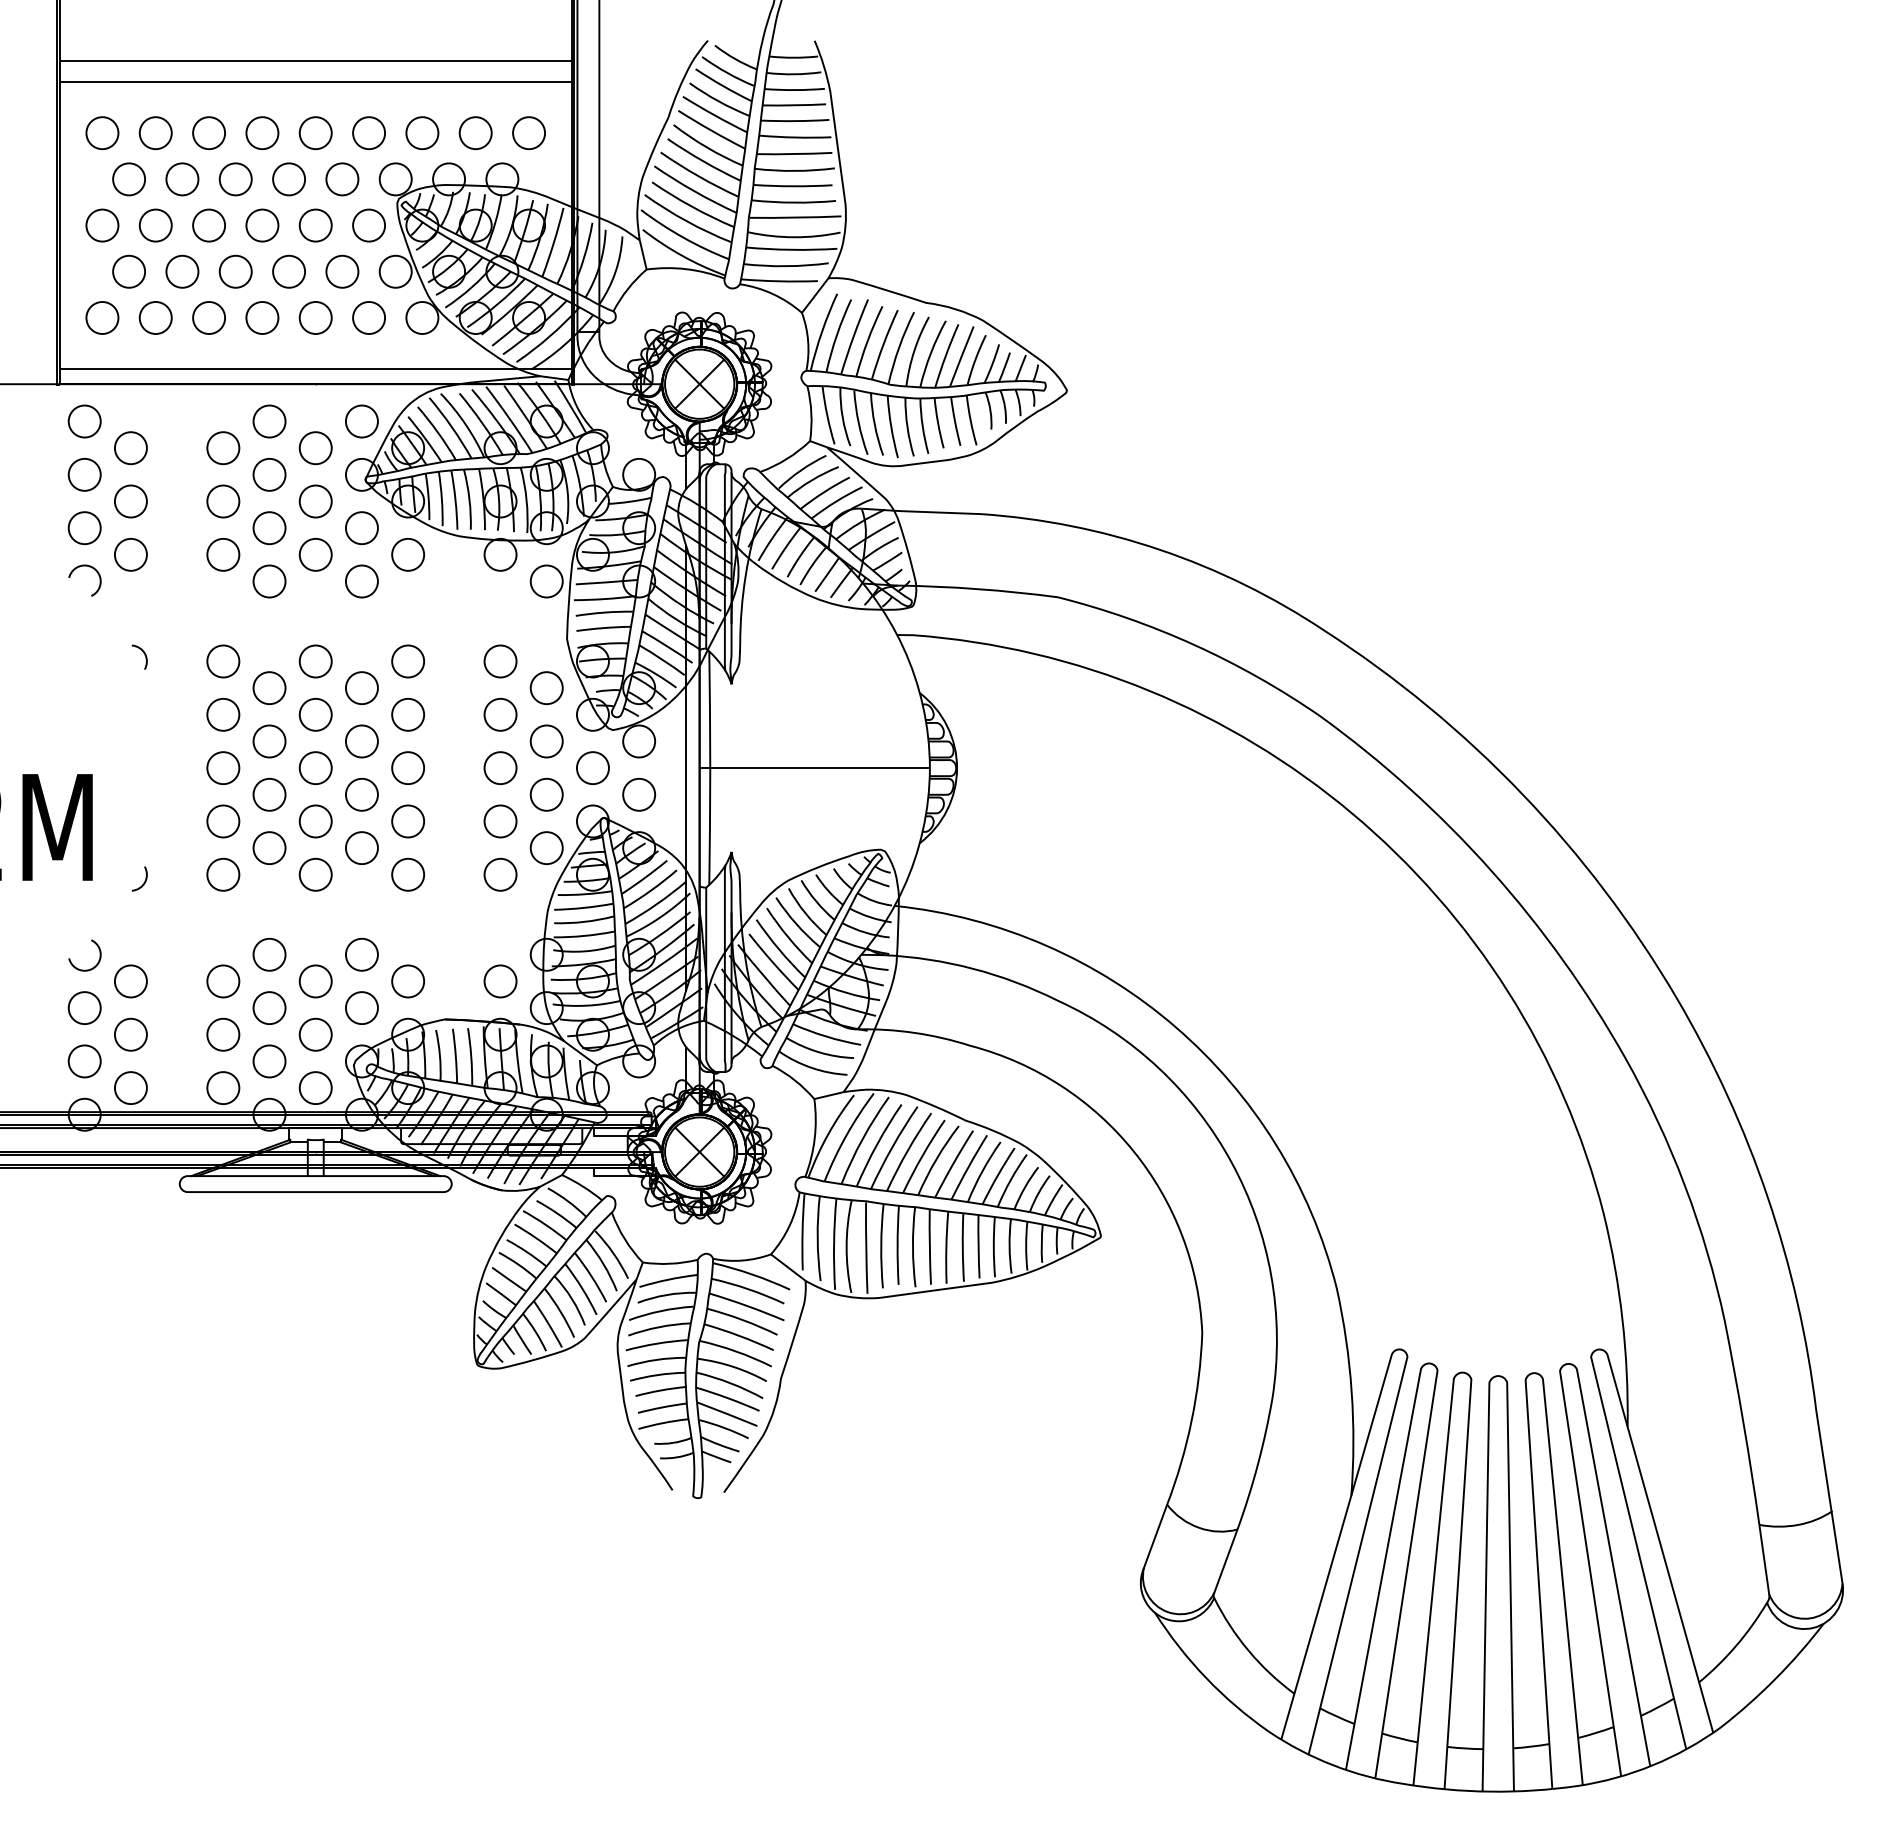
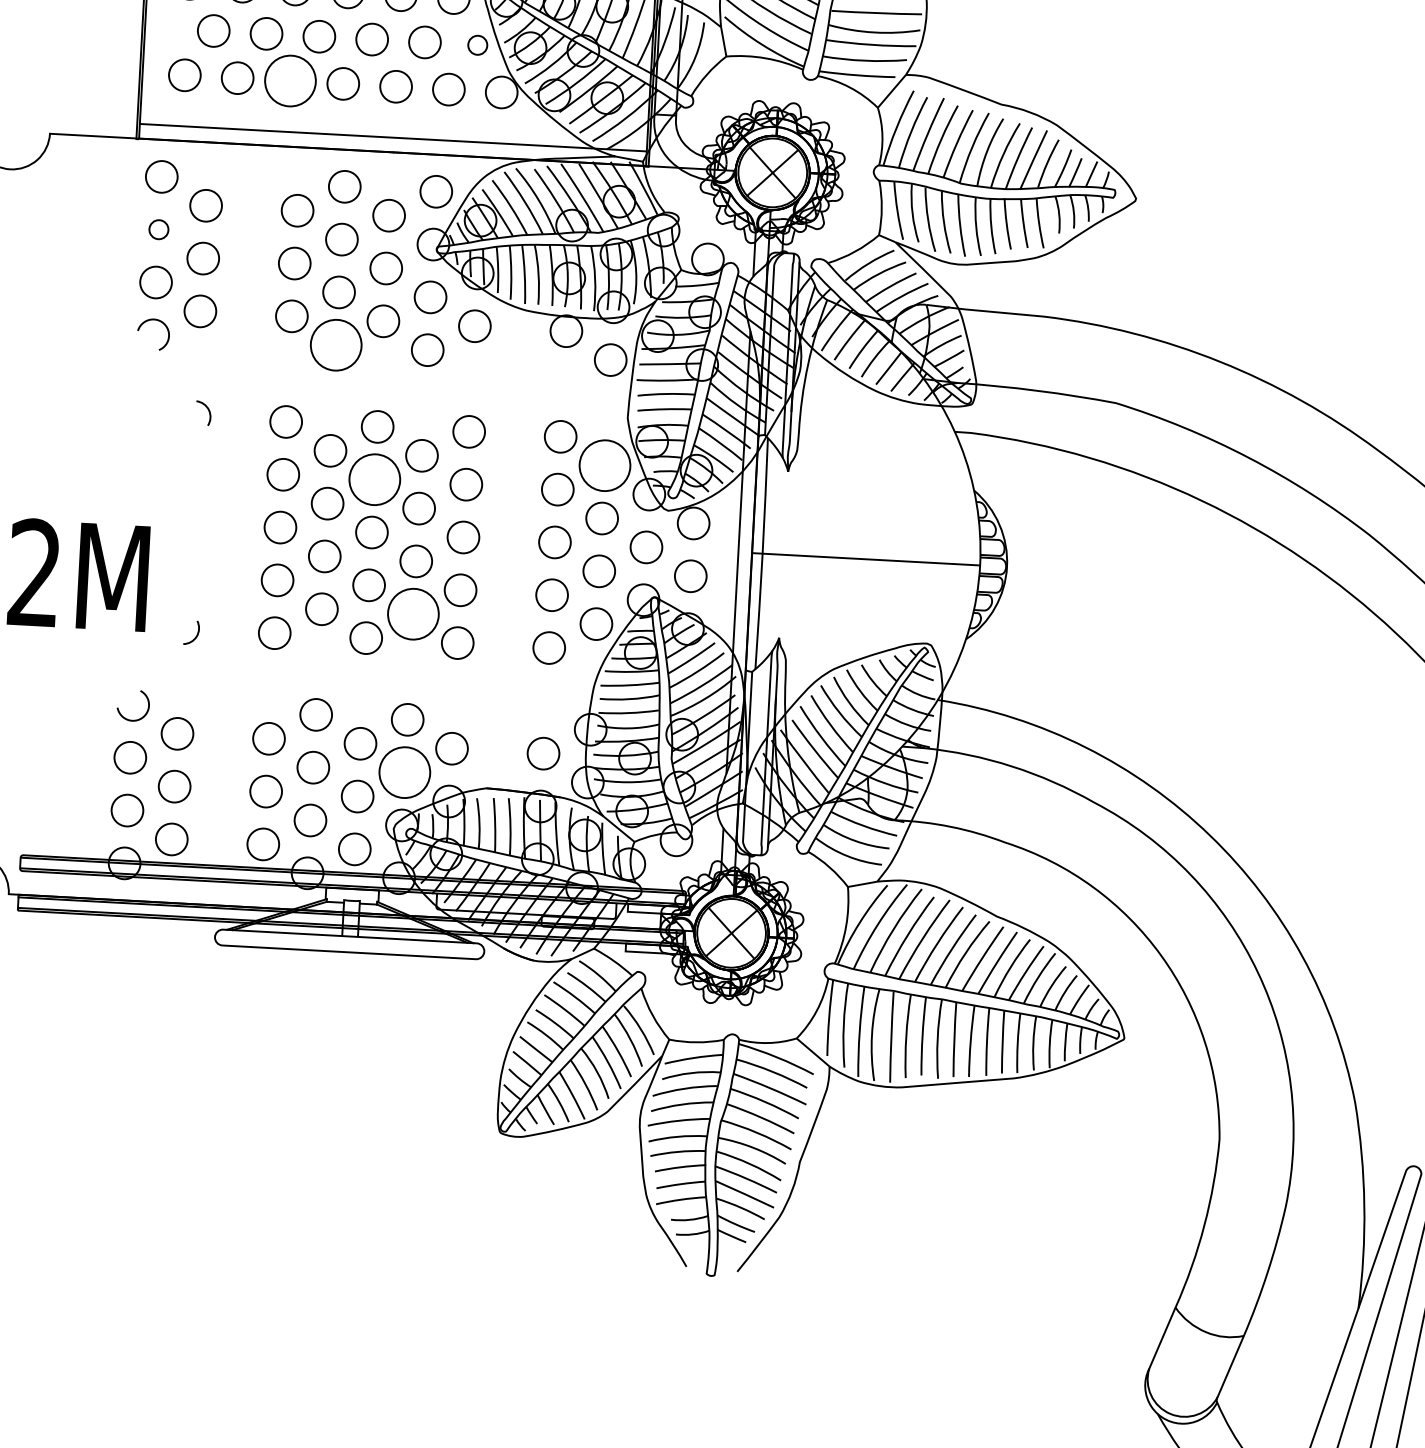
circle: (395, 271) -> (477, 45), size x0.6
circle: (209, 317) -> (290, 80), size x1.6
circle: (84, 474) -> (158, 229), size x0.6
circle: (269, 581) -> (336, 345), size x1.6
circle: (546, 688) -> (604, 466), size x1.6
circle: (315, 714) -> (374, 479), size x1.6
circle: (361, 848) -> (412, 614), size x1.6
circle: (361, 1008) -> (404, 772), size x1.6

